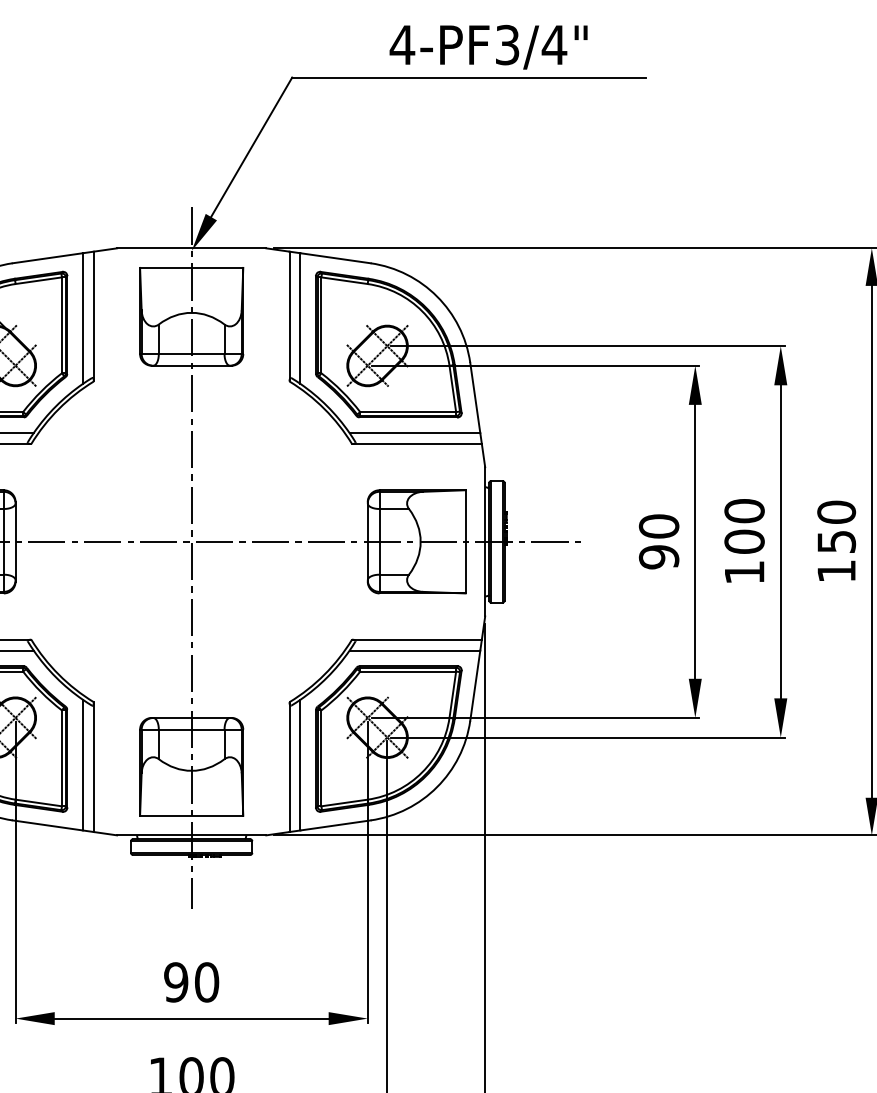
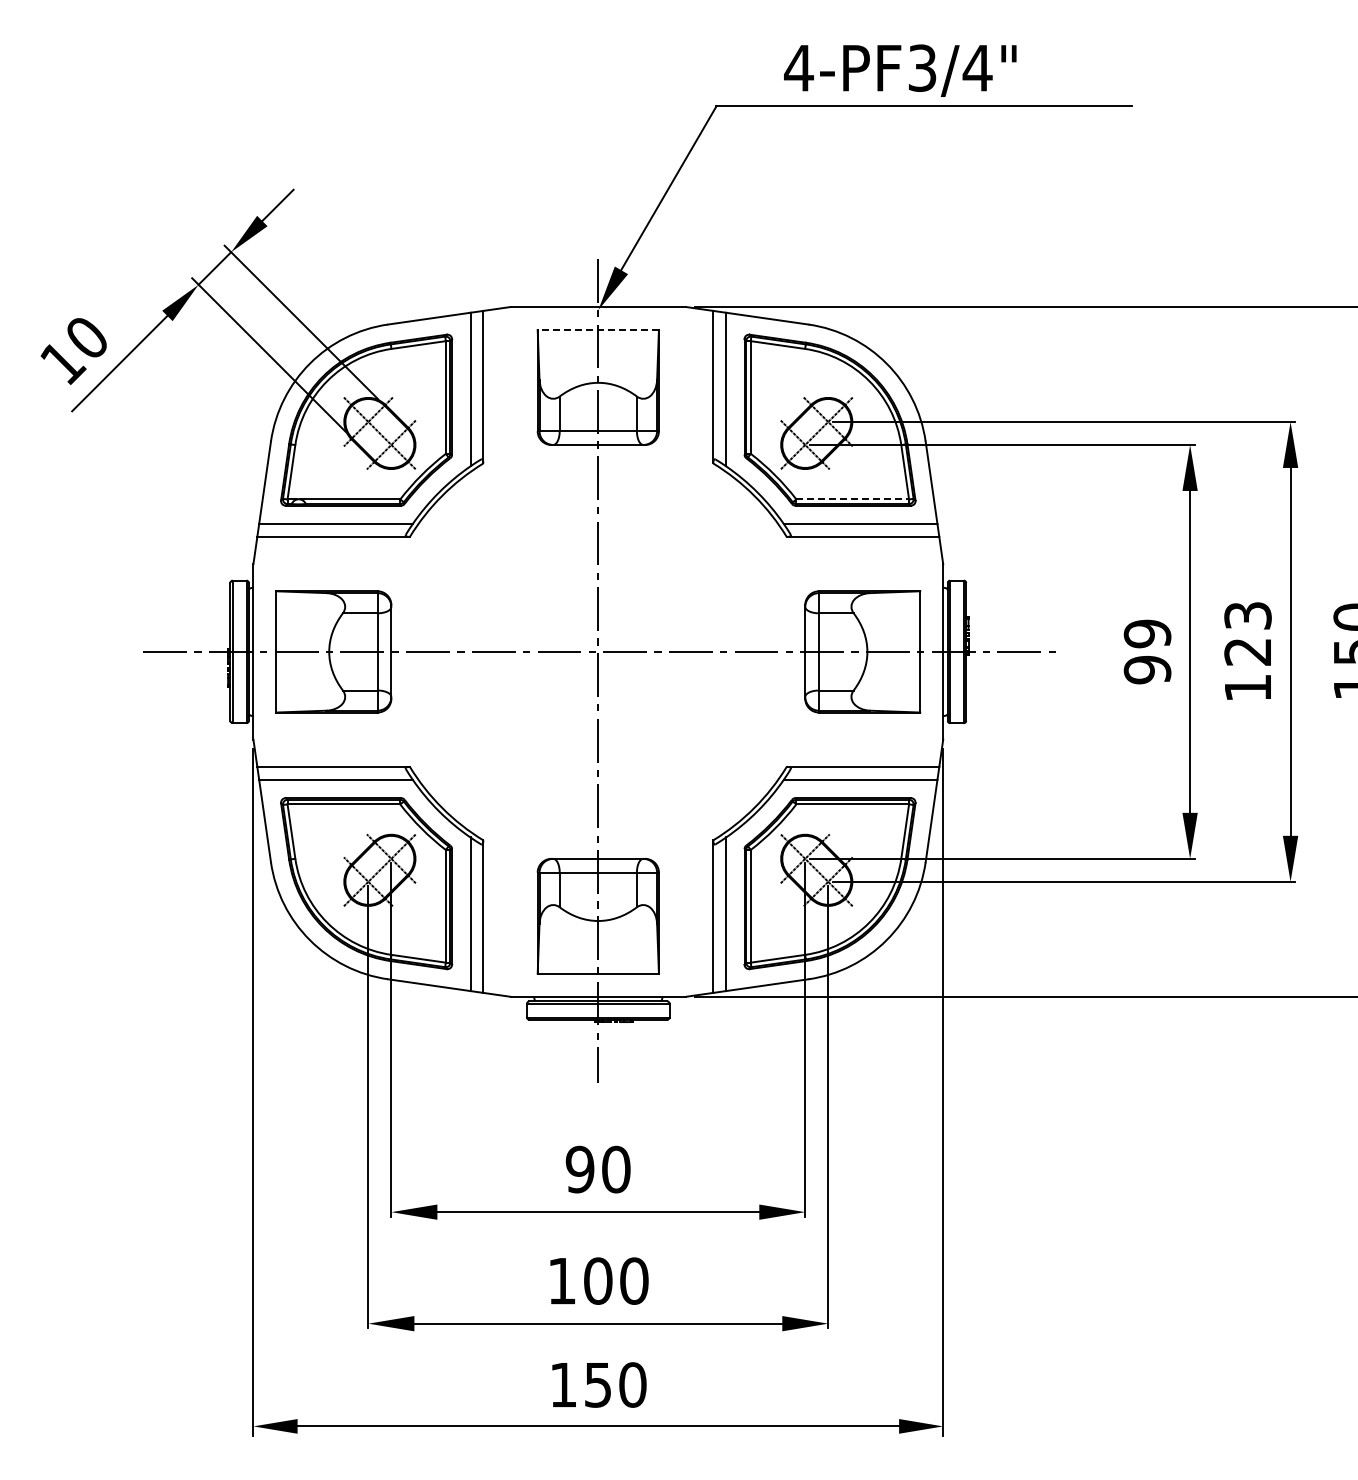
text: (488, 47) -> (900, 70), moved
line: (191, 268) -> (598, 330), solid -> dashed
line: (408, 412) -> (853, 499), solid -> dashed
text: (659, 526) -> (1147, 633), 90 -> 99
text: (744, 526) -> (1247, 633), 100 -> 123

